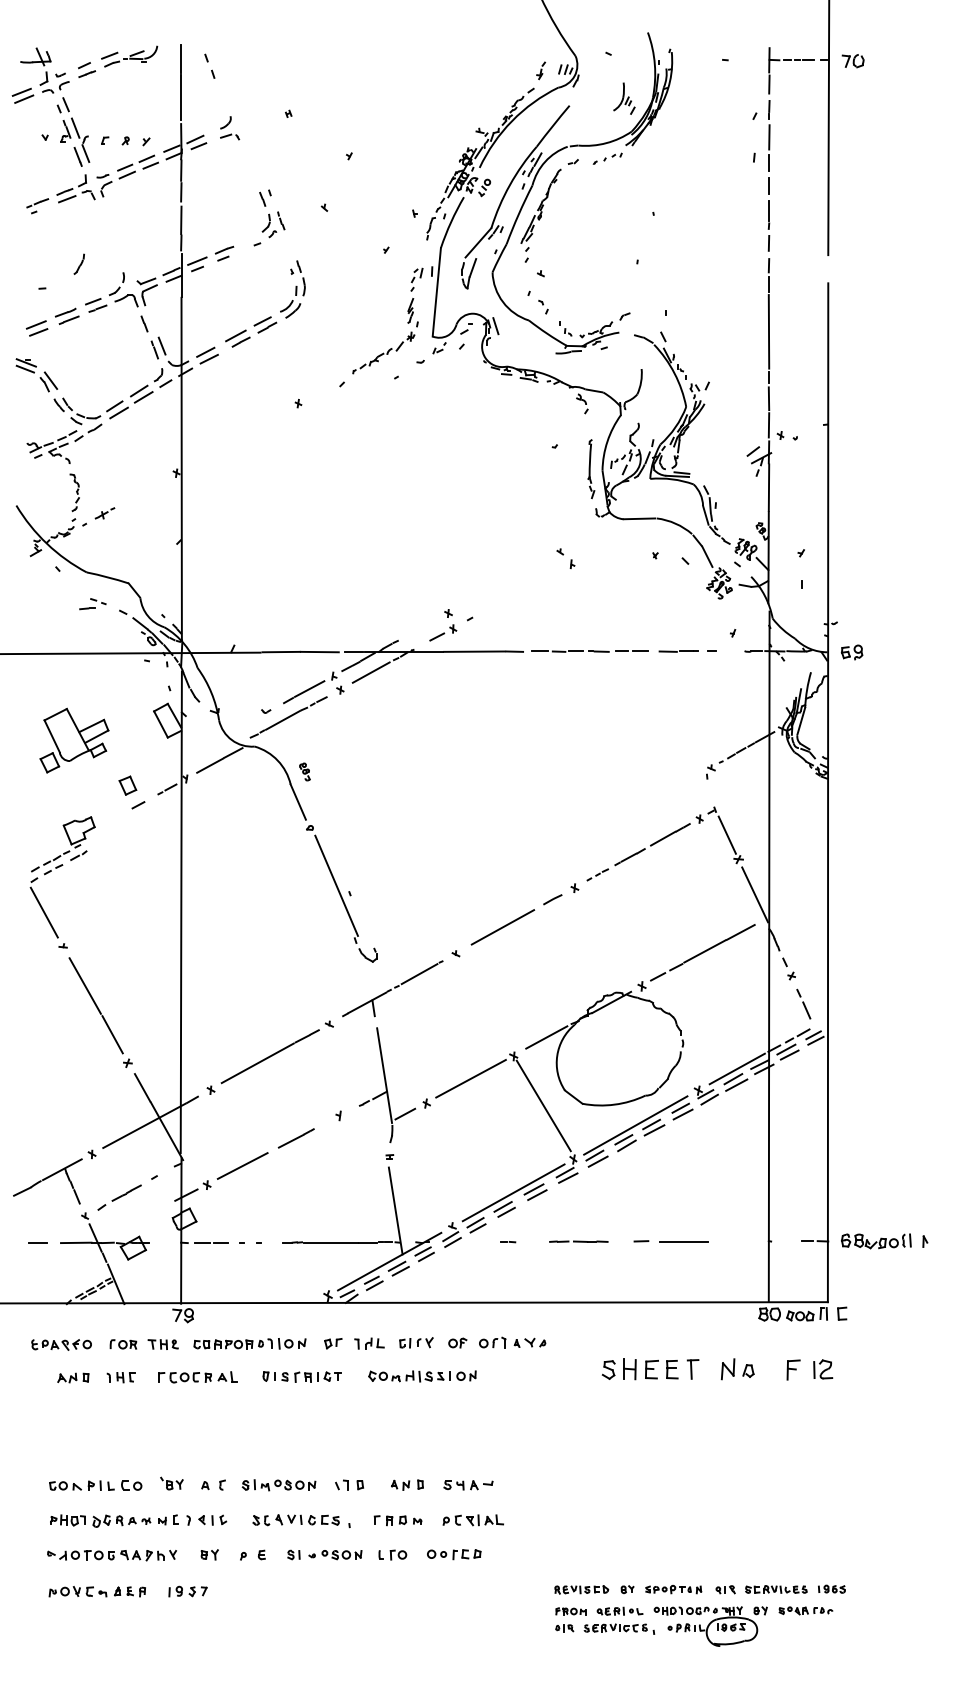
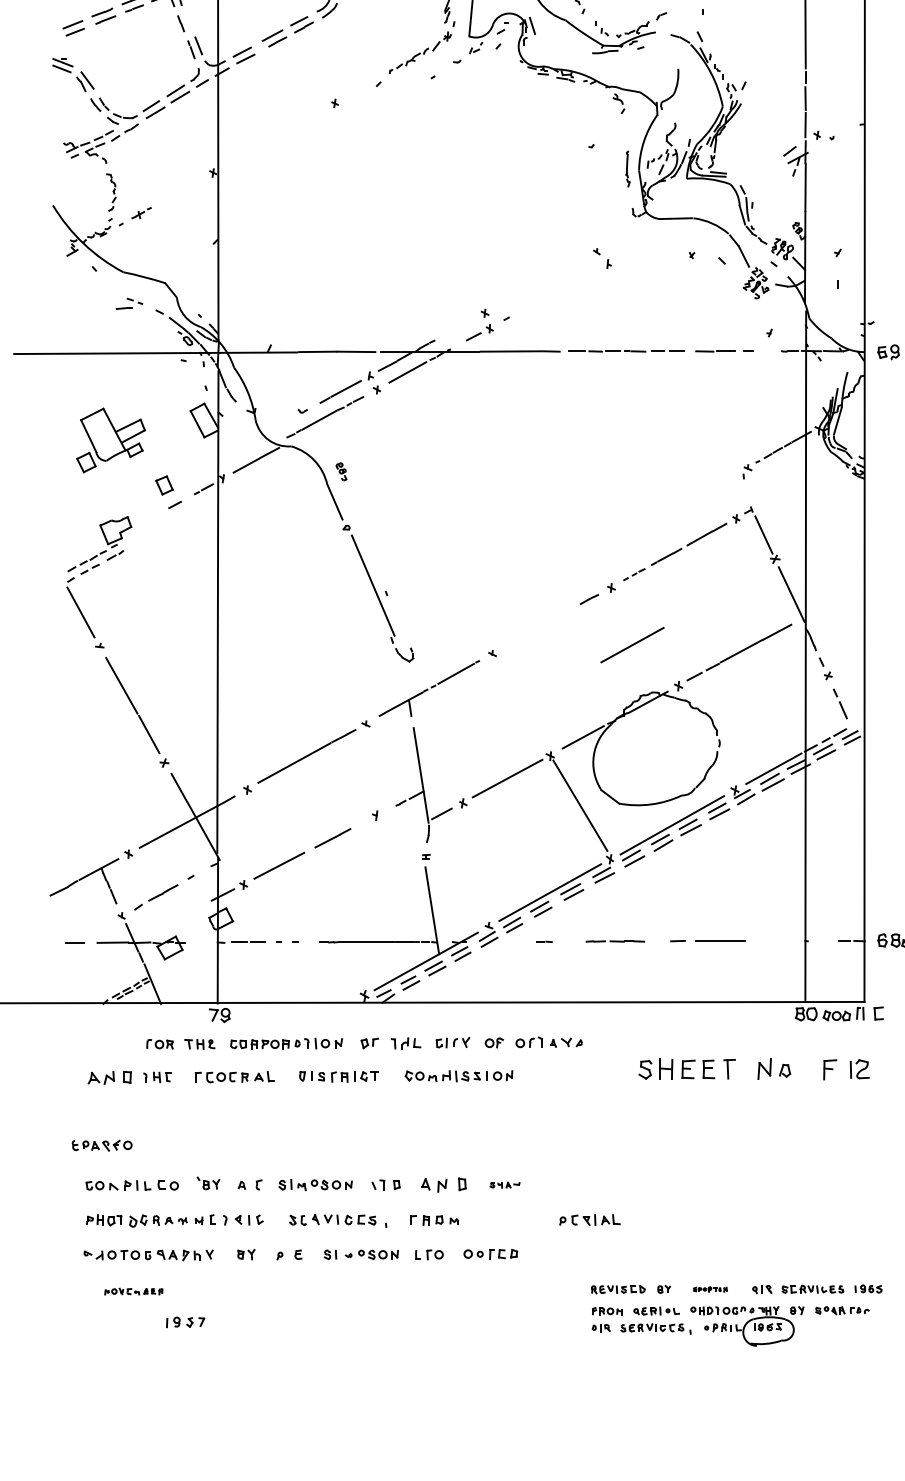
part: (591, 469) -> (628, 169), size x0.6
line: (502, 927) -> (632, 645), moved
part: (61, 1344) -> (102, 1145), moved
part: (73, 1377) -> (110, 1077), size x1.4
part: (407, 1484) -> (444, 1184), size x1.4
part: (468, 1485) -> (505, 1185), size x0.6
part: (472, 1520) -> (589, 1220), moved
part: (673, 1589) -> (710, 1289), size x0.6
part: (96, 1591) -> (133, 1291), size x0.6
part: (187, 1591) -> (185, 1322), moved

